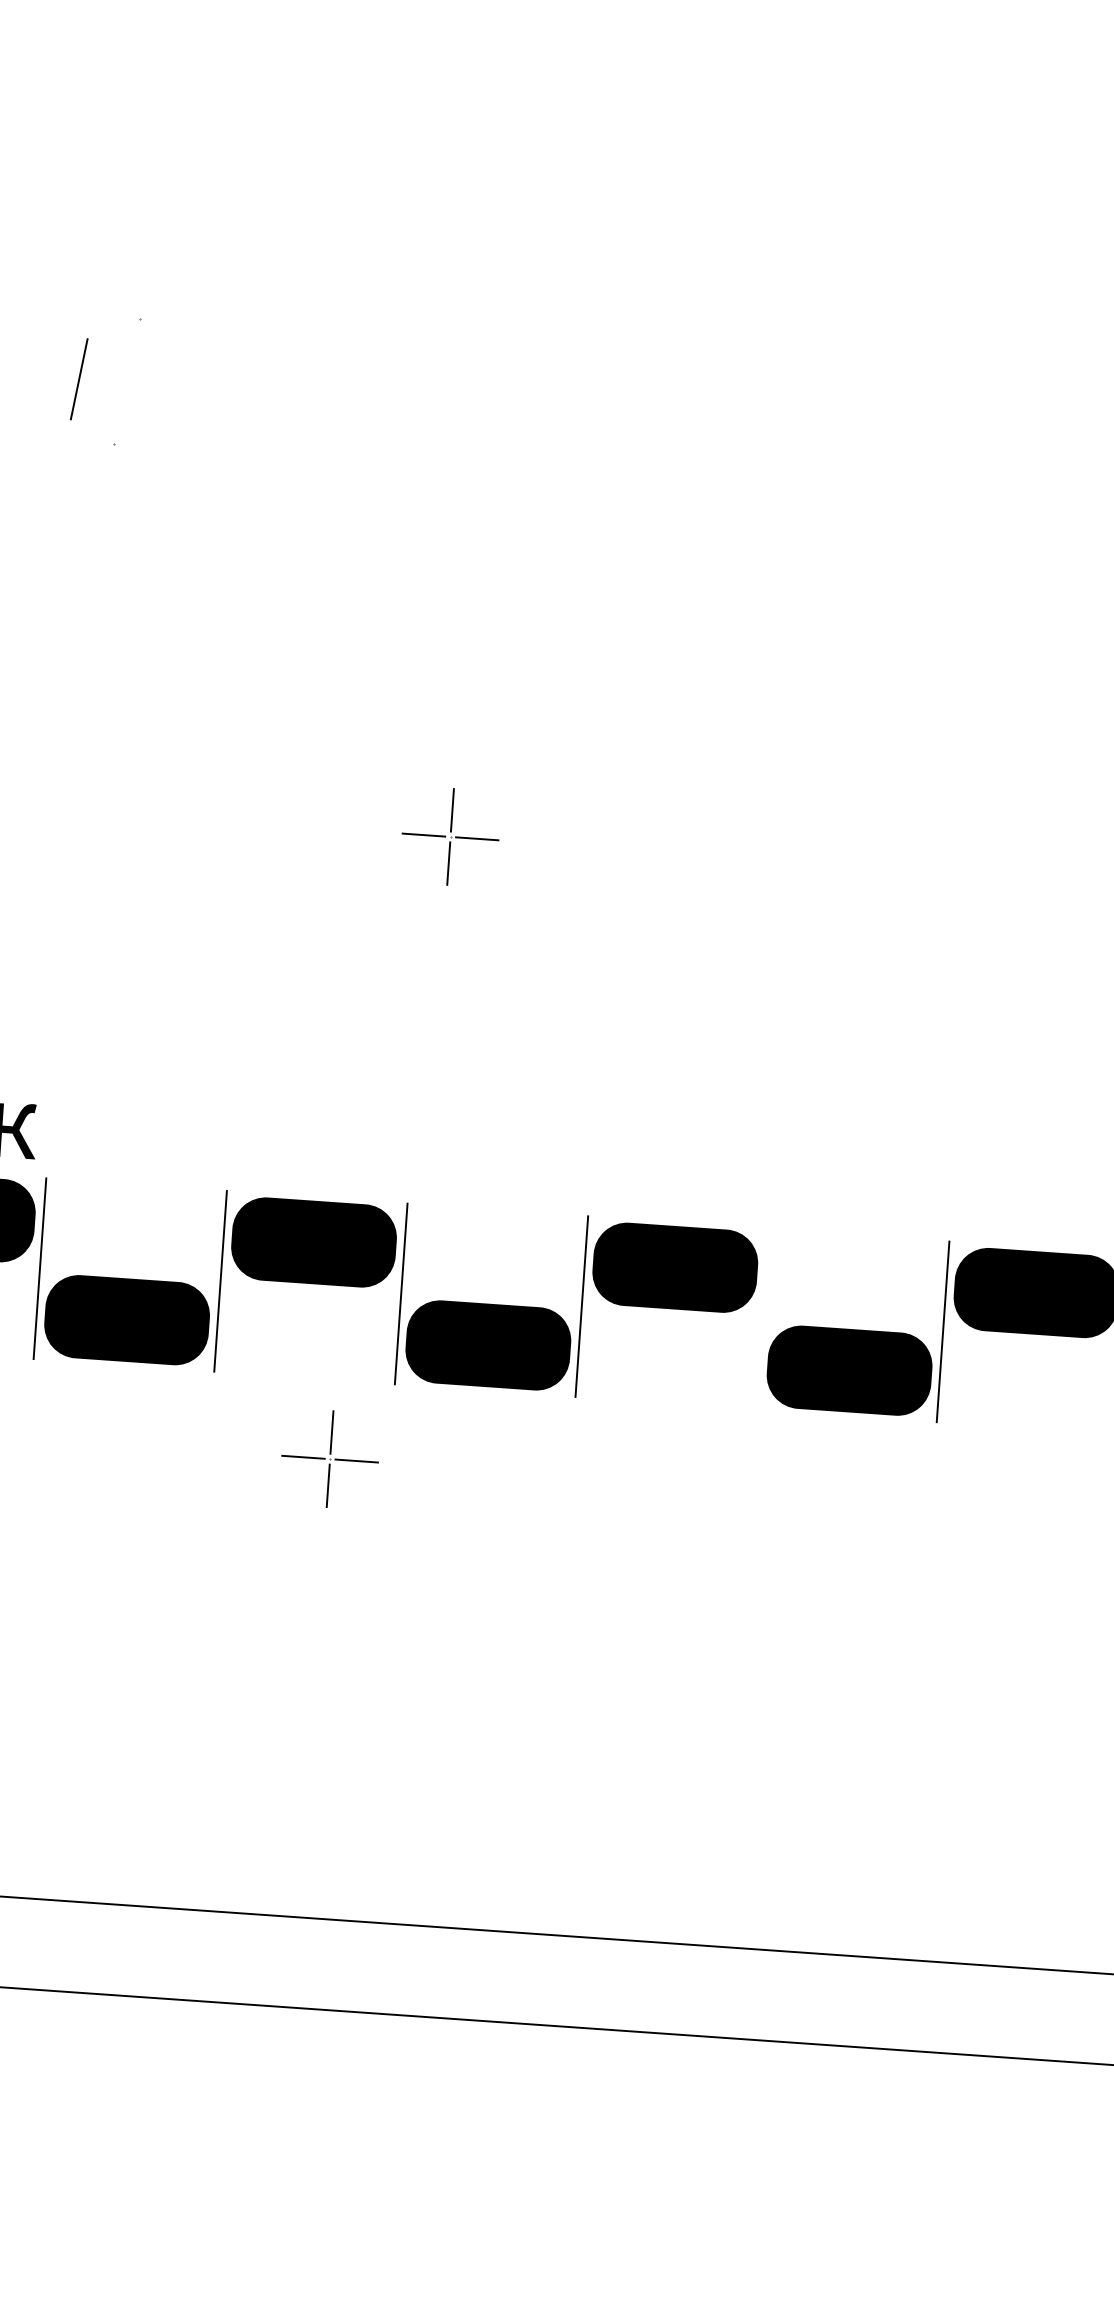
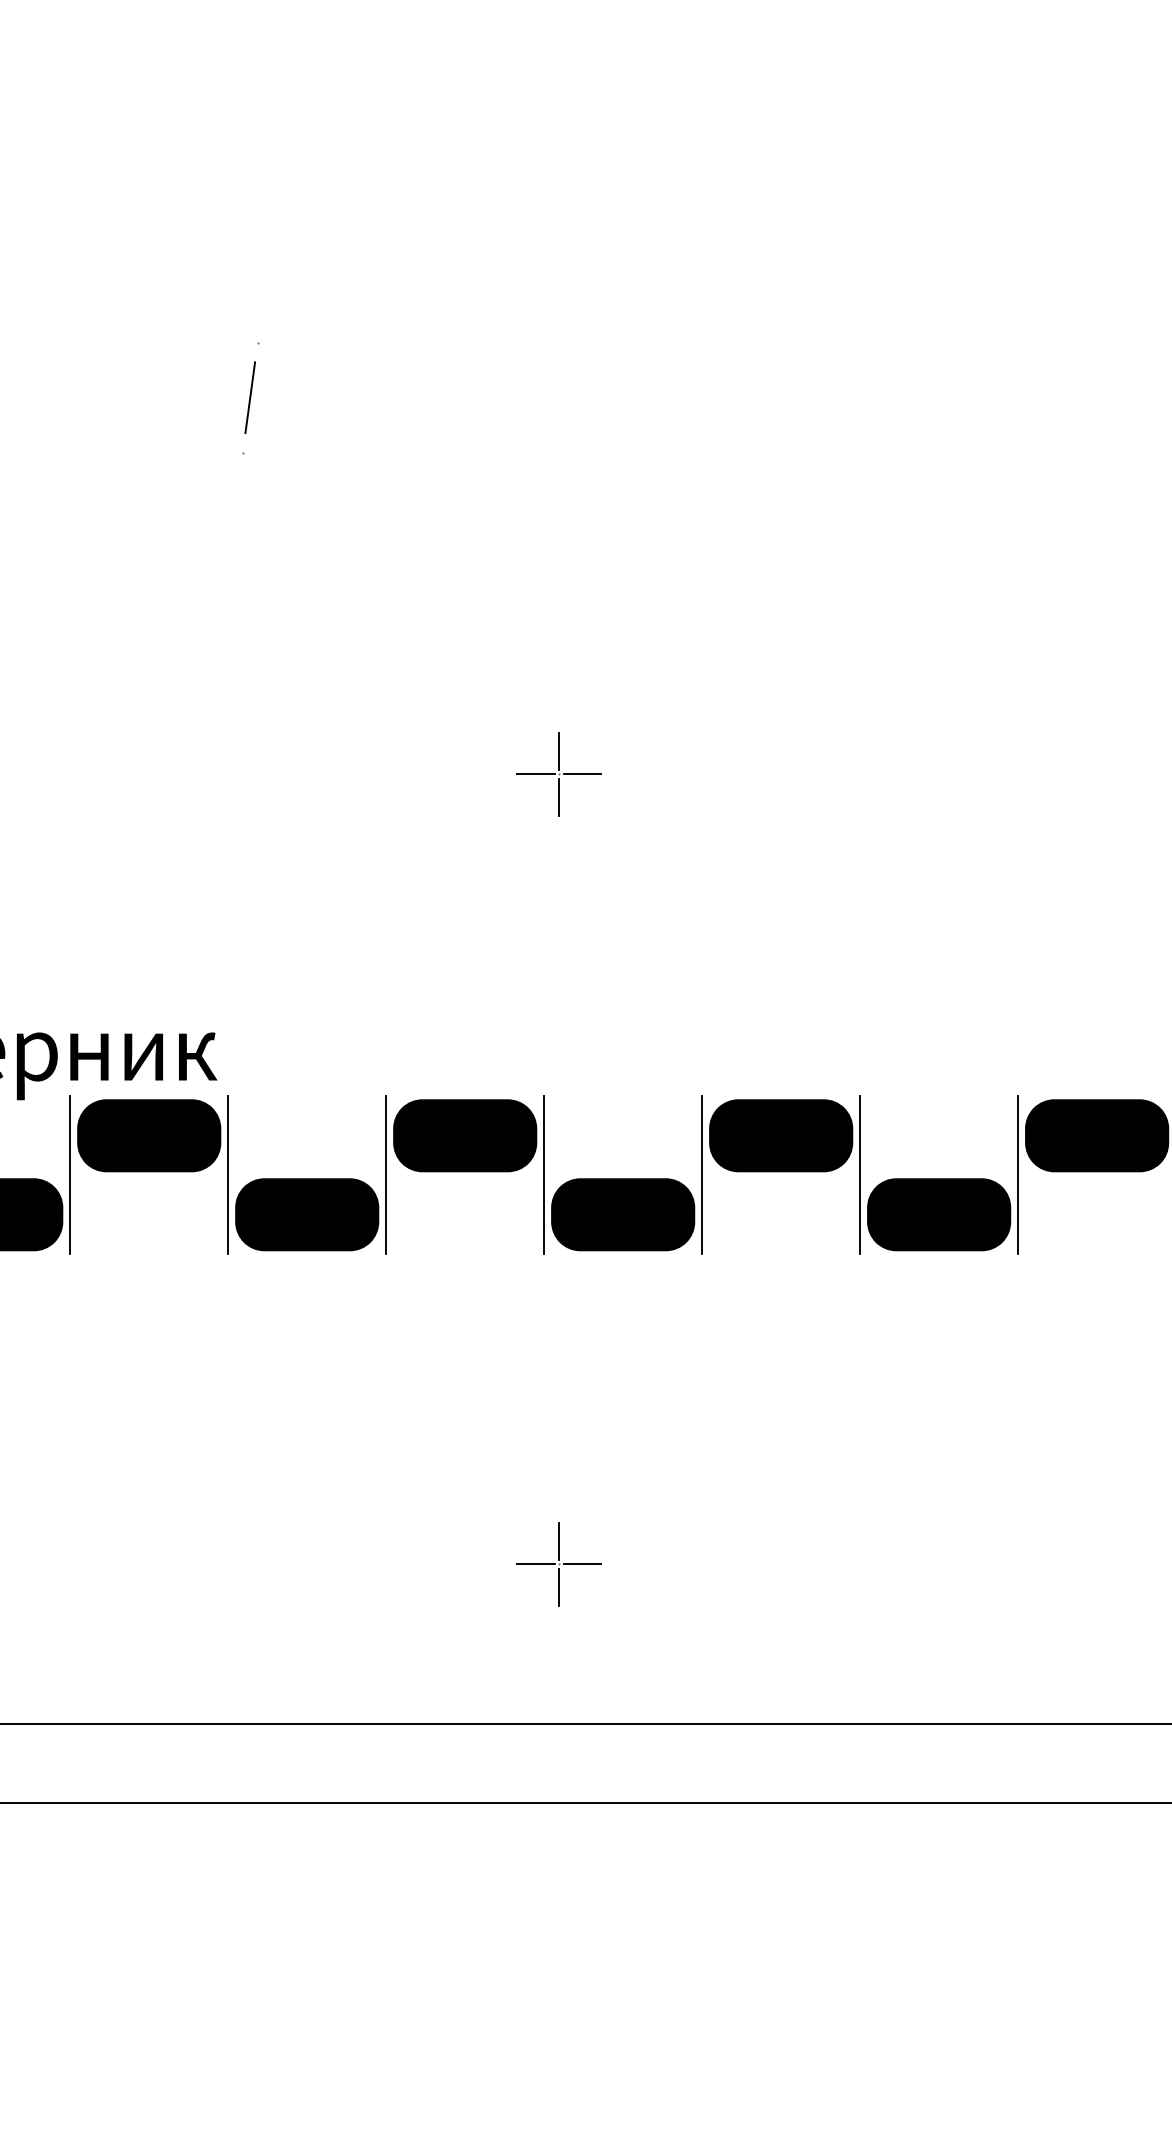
line: (78, 378) -> (249, 397), moved
line: (762, 1319) -> (860, 1175), added
part: (329, 1459) -> (558, 1564), moved

